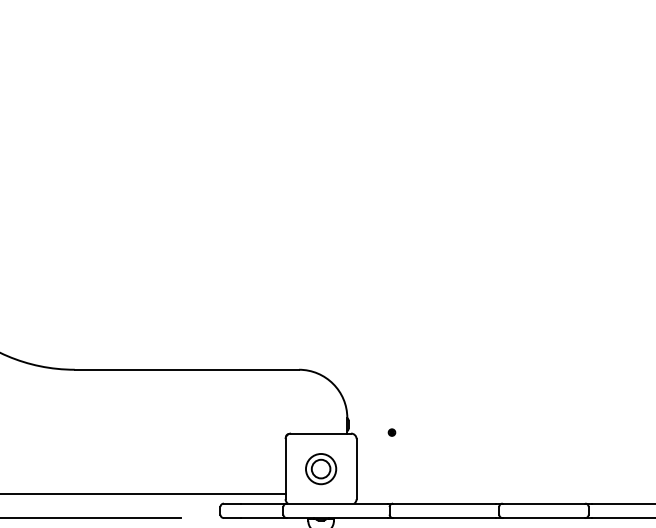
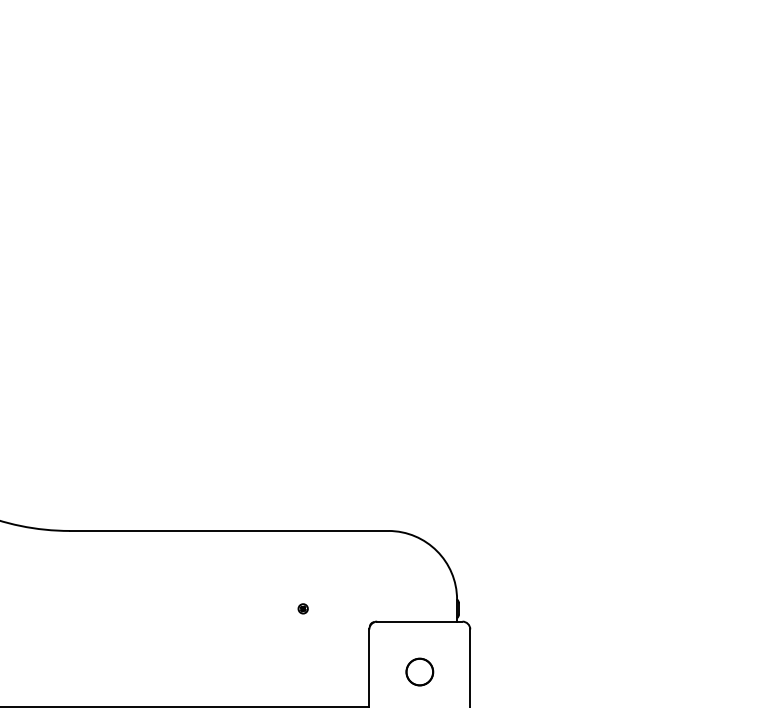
part: (391, 432) -> (302, 608), moved
circle: (320, 468) -> (418, 671), size x0.62

